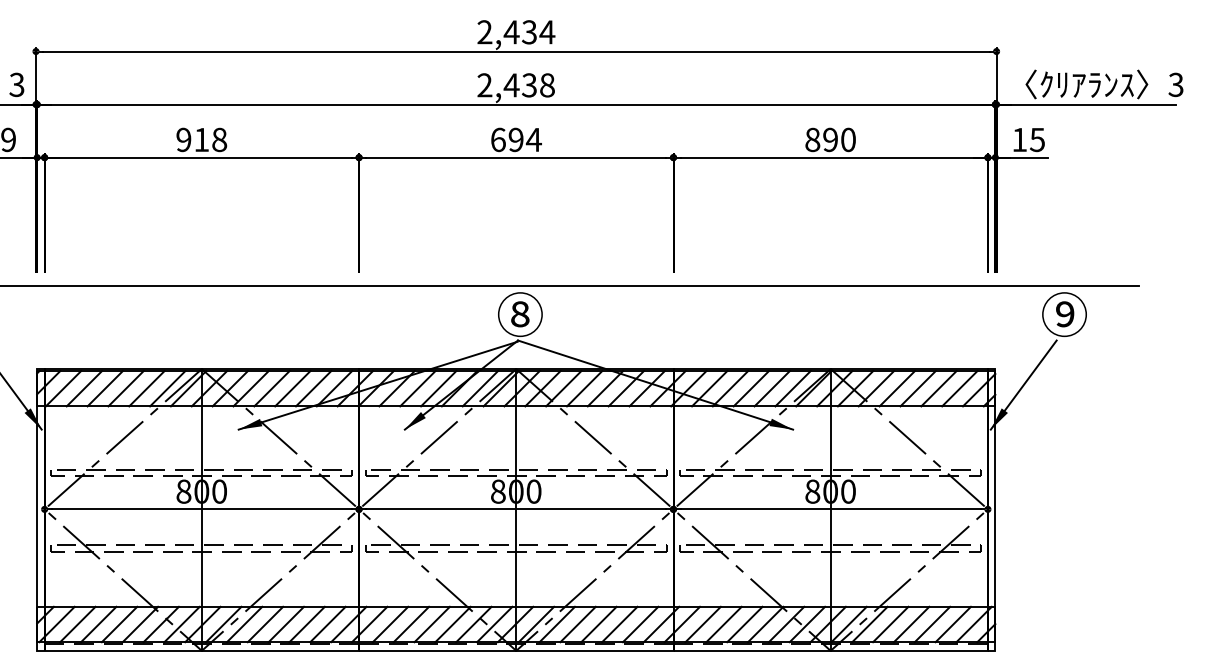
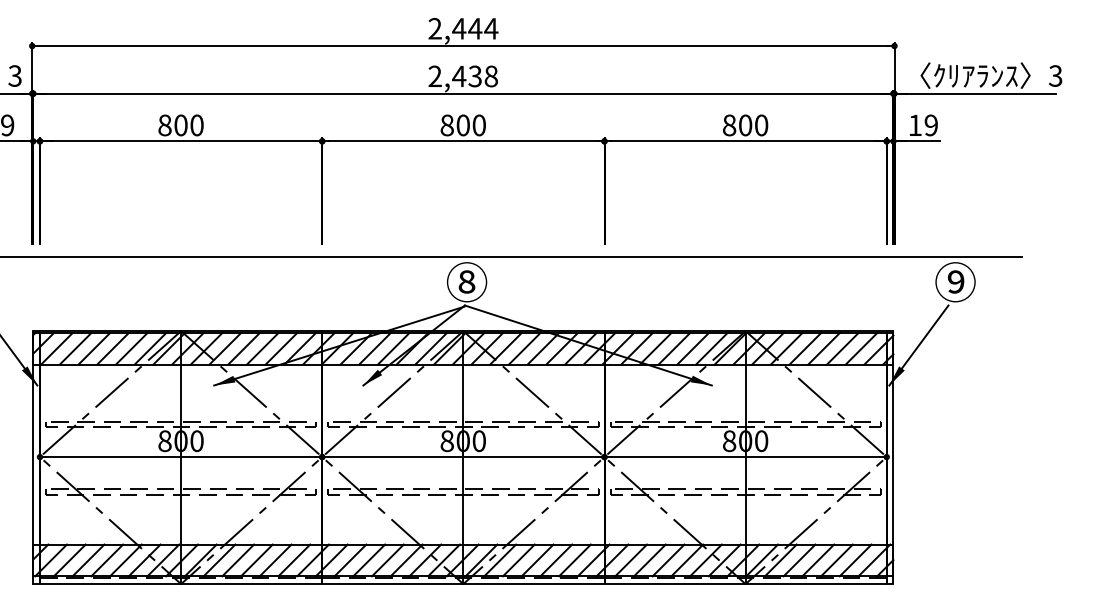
text: (529, 32) -> (475, 28), 2,434 -> 2,444
text: (201, 139) -> (180, 125), 918 -> 800
text: (516, 139) -> (463, 125), 694 -> 800
text: (830, 139) -> (745, 125), 890 -> 800
text: (1037, 139) -> (931, 125), 15 -> 19

